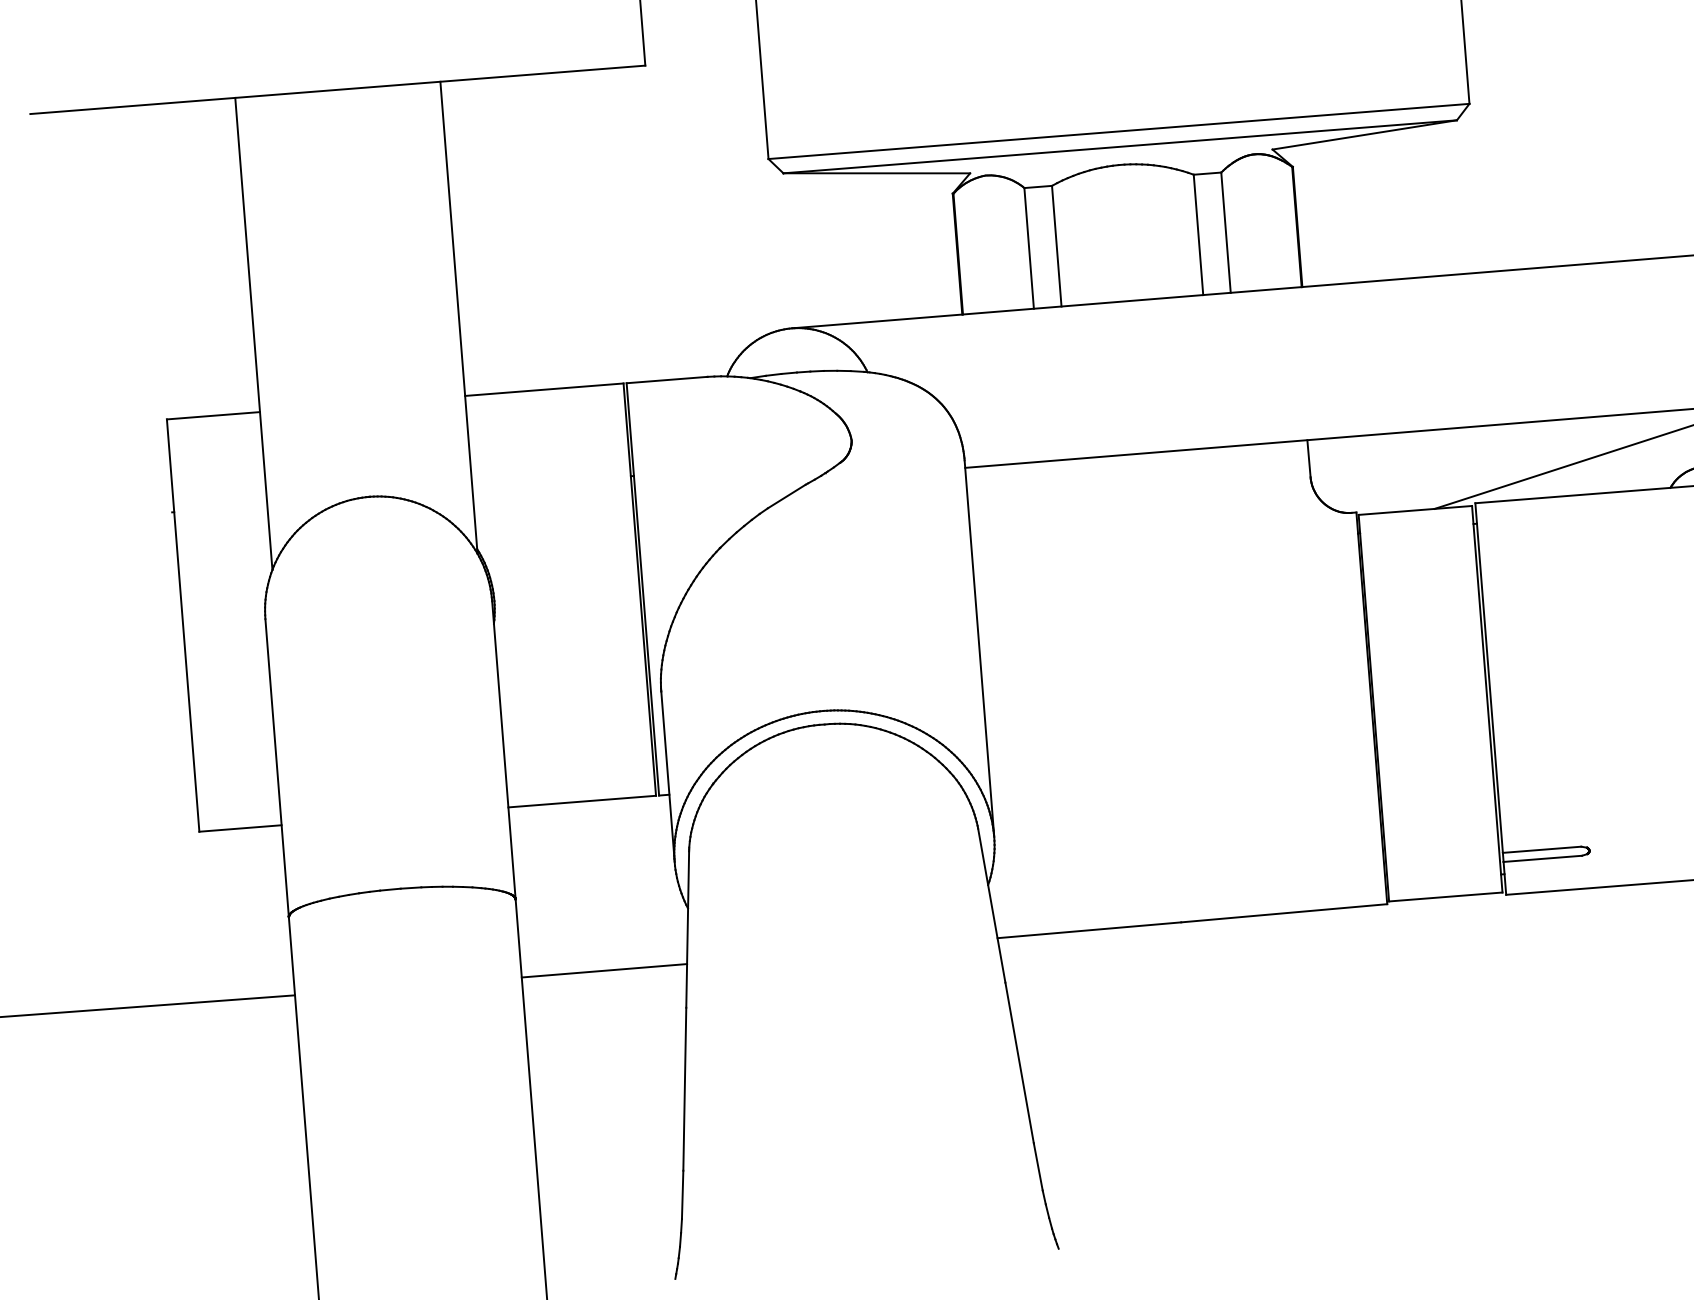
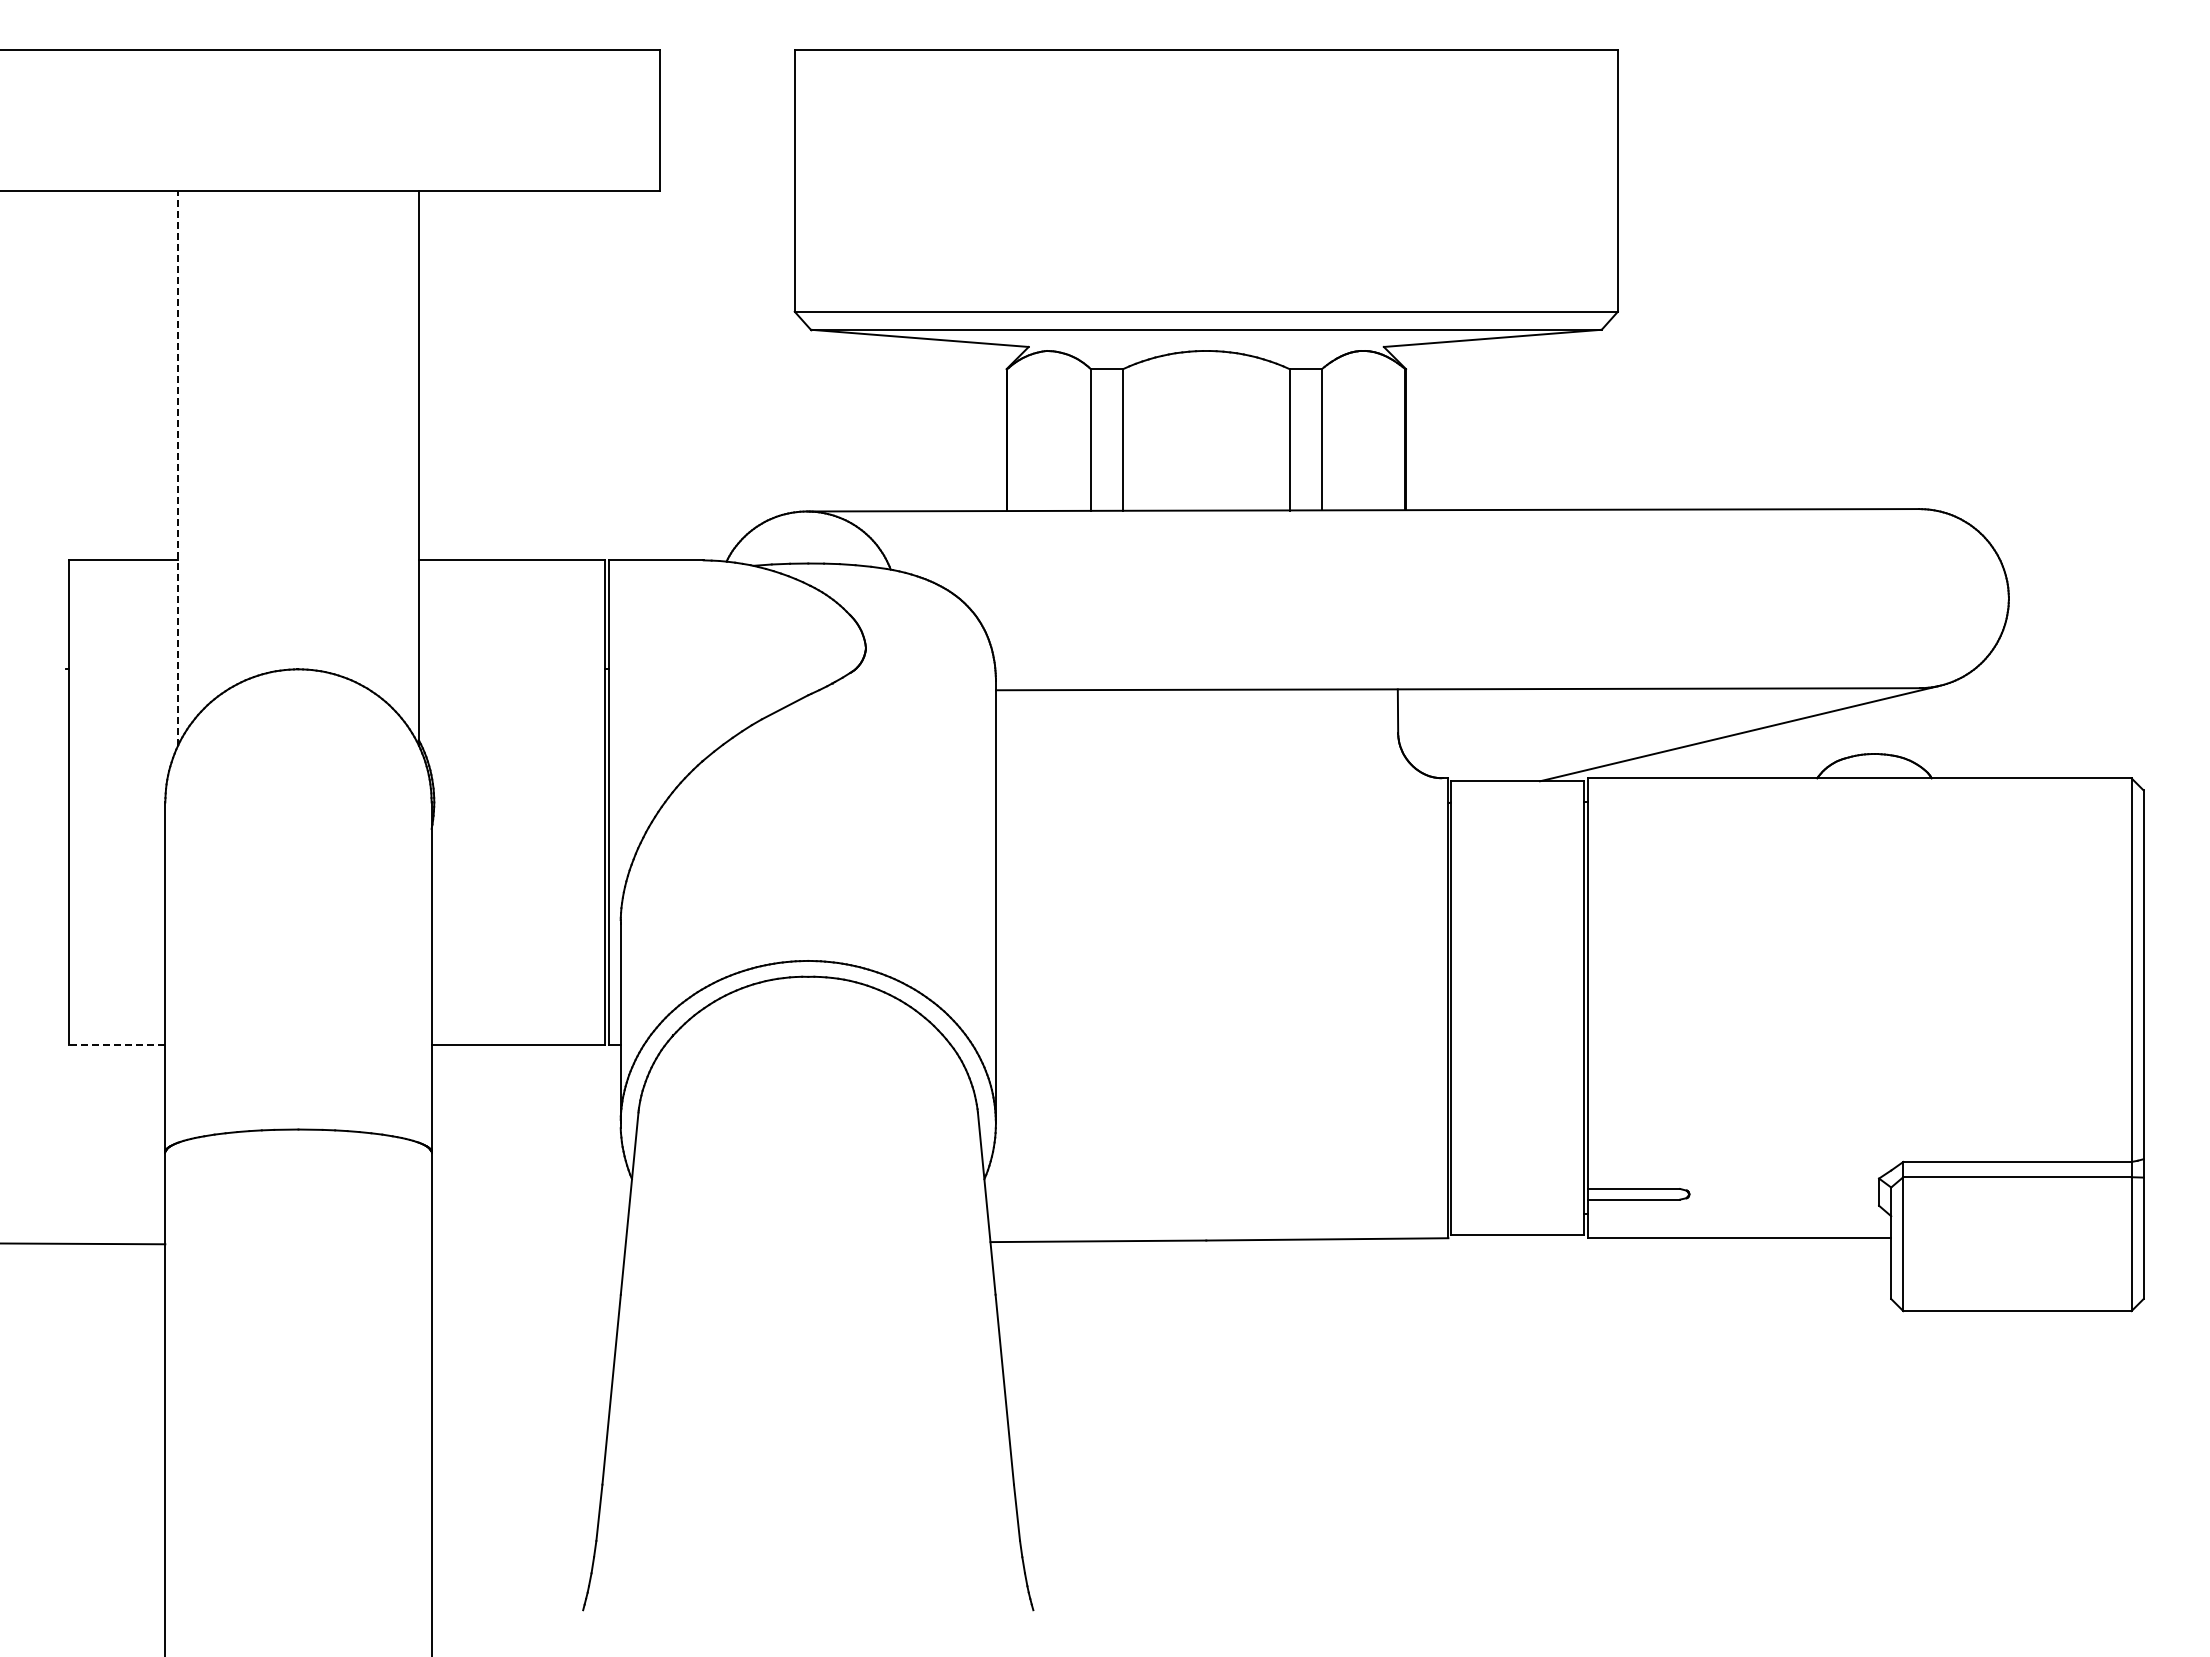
line: (254, 333) -> (178, 468), solid -> dashed
line: (240, 828) -> (116, 1044), solid -> dashed
line: (604, 970) -> (528, 1243), removed

